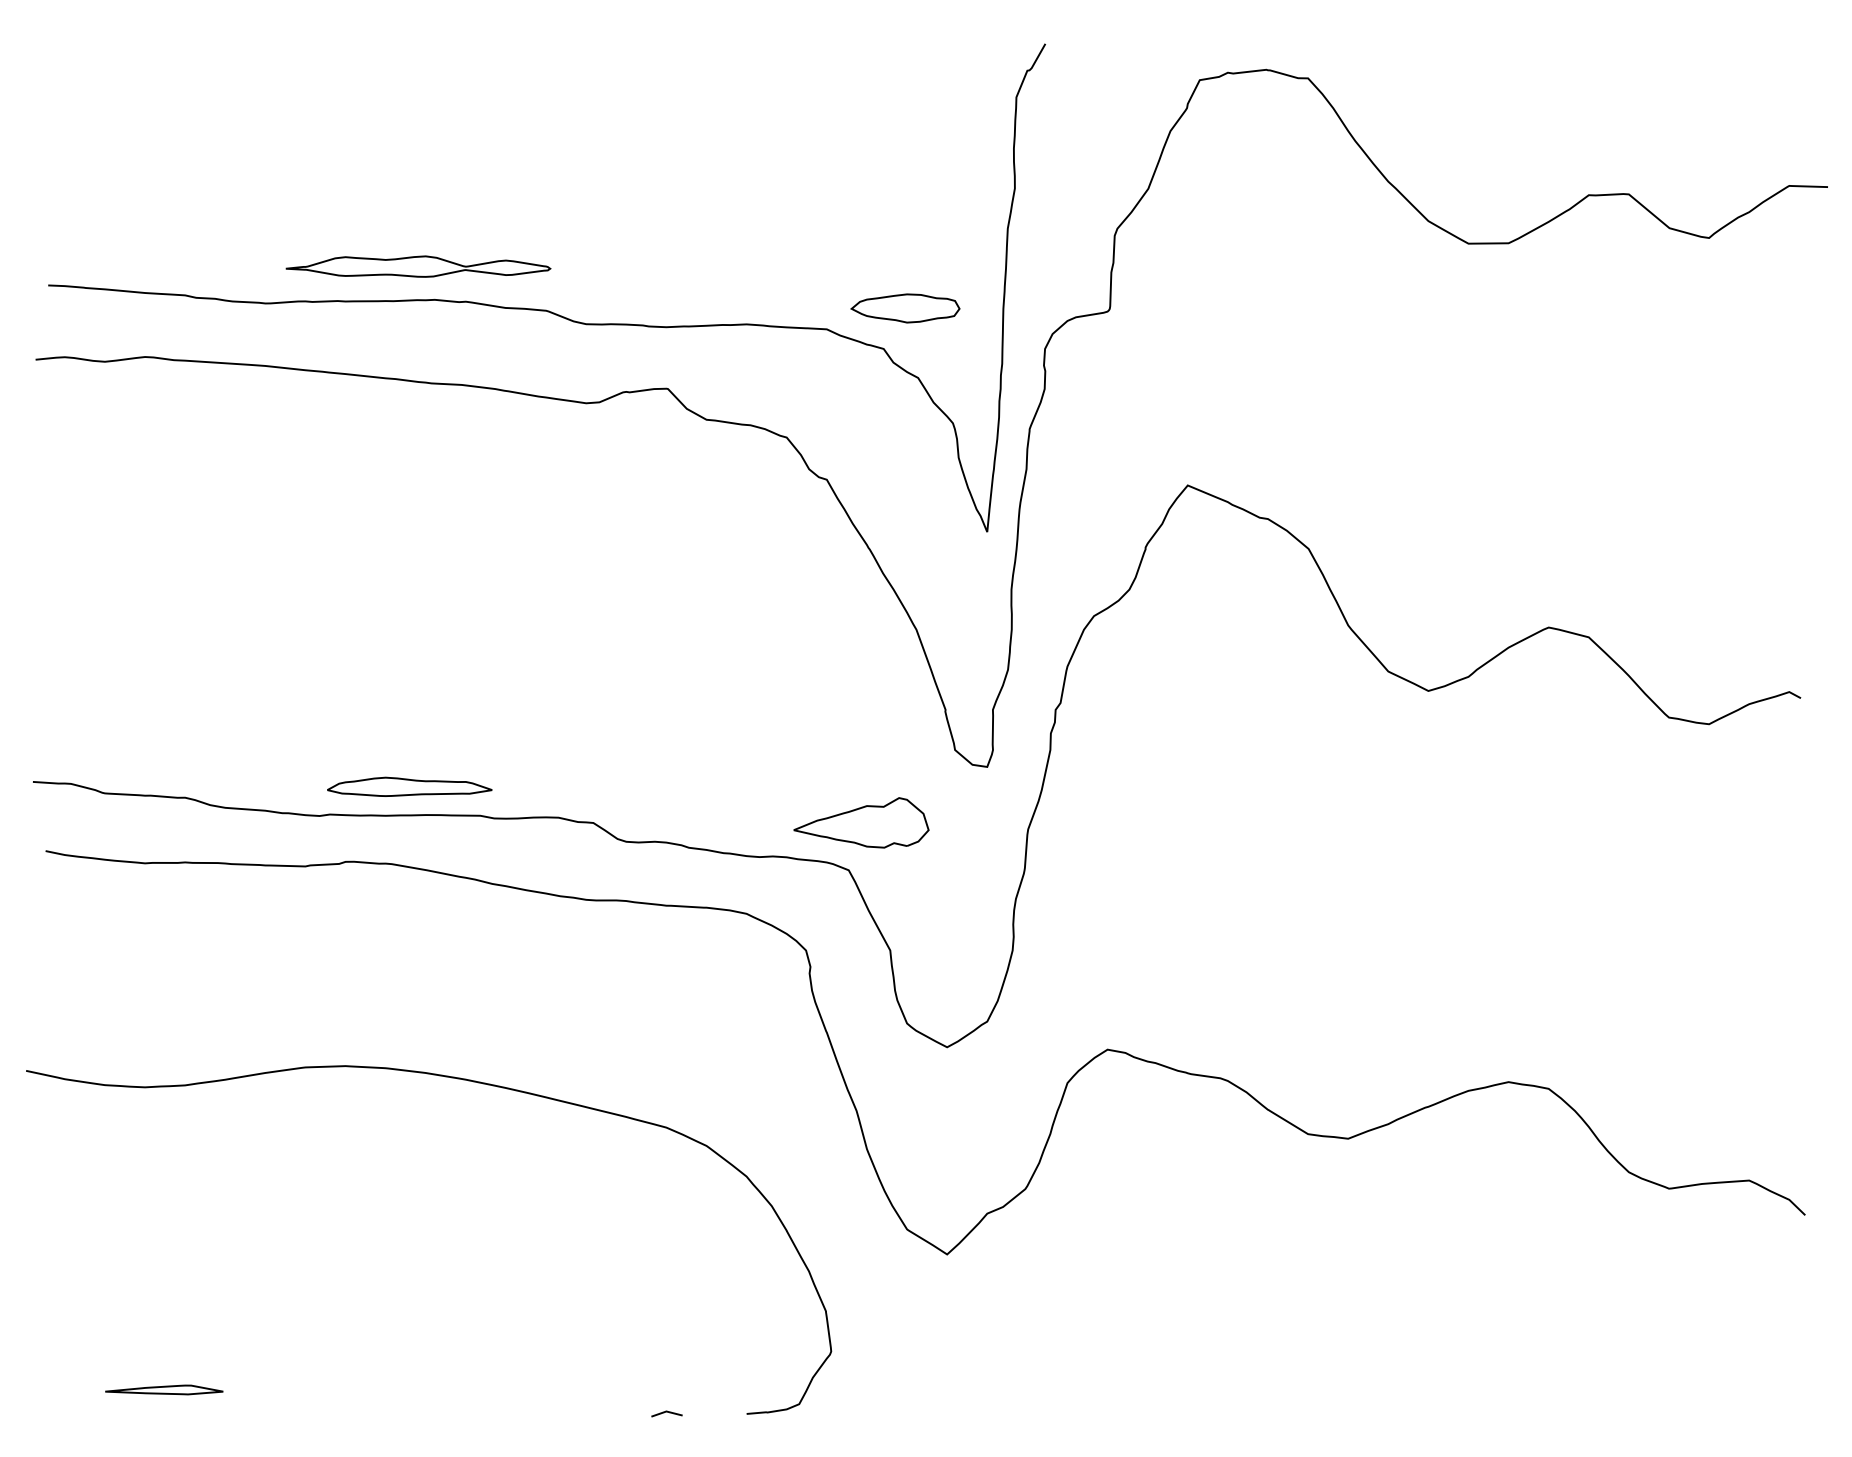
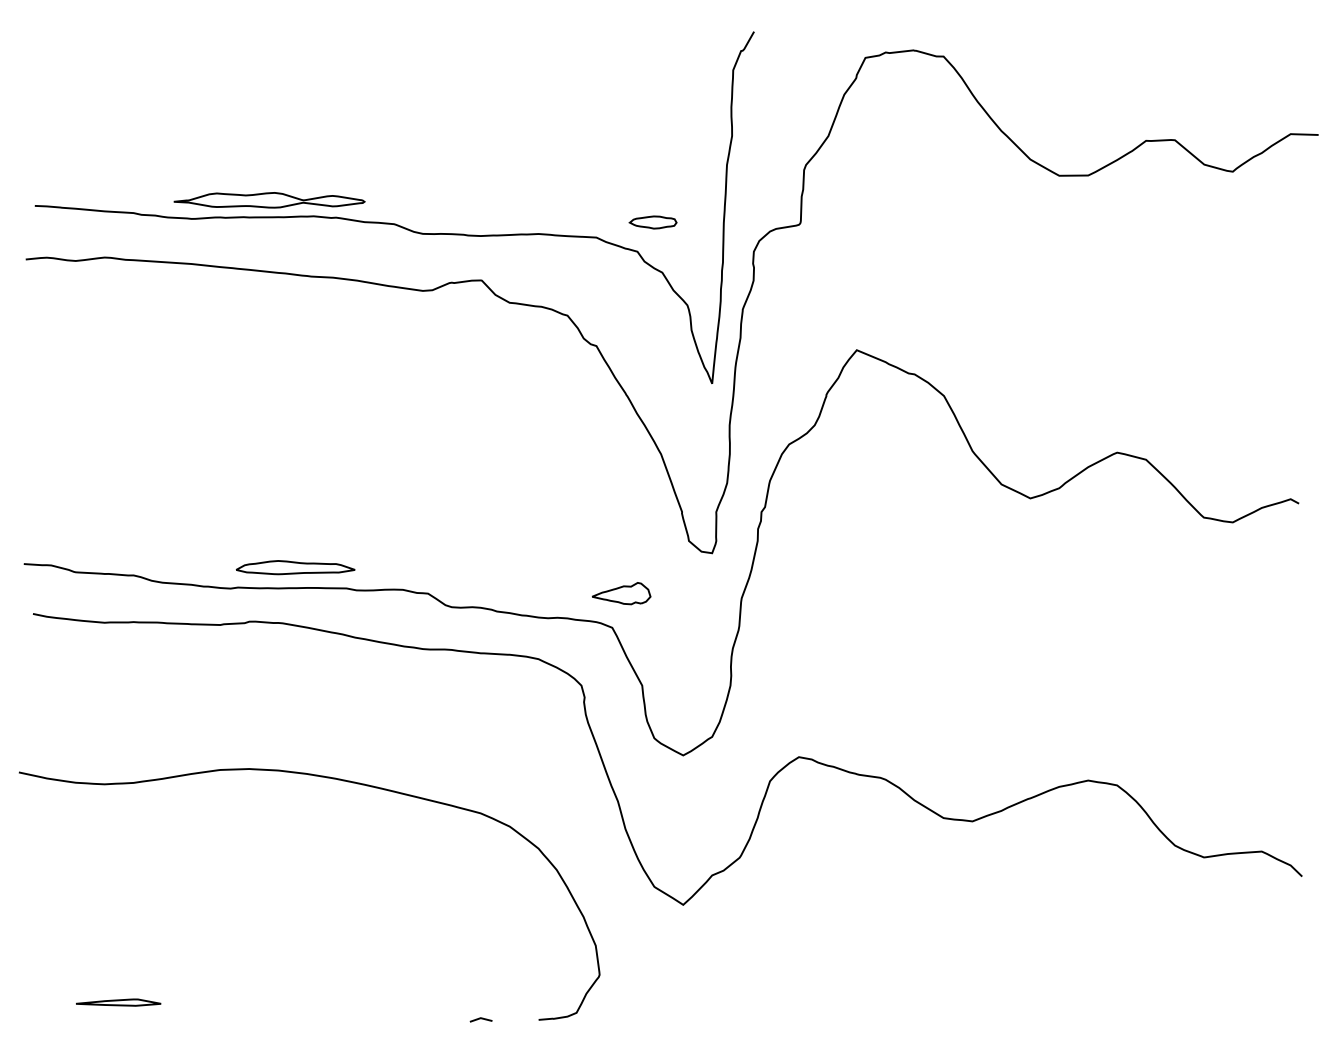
part: (418, 266) -> (269, 200), moved
part: (905, 308) -> (653, 222), size x0.6
part: (861, 822) -> (621, 593), size x0.6

